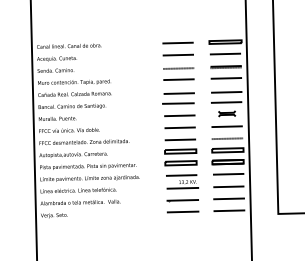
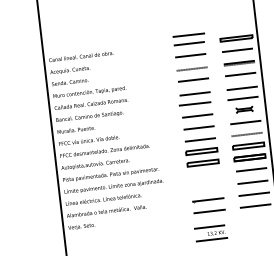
line: (178, 34) -> (188, 35), added
part: (182, 181) -> (210, 232), moved

